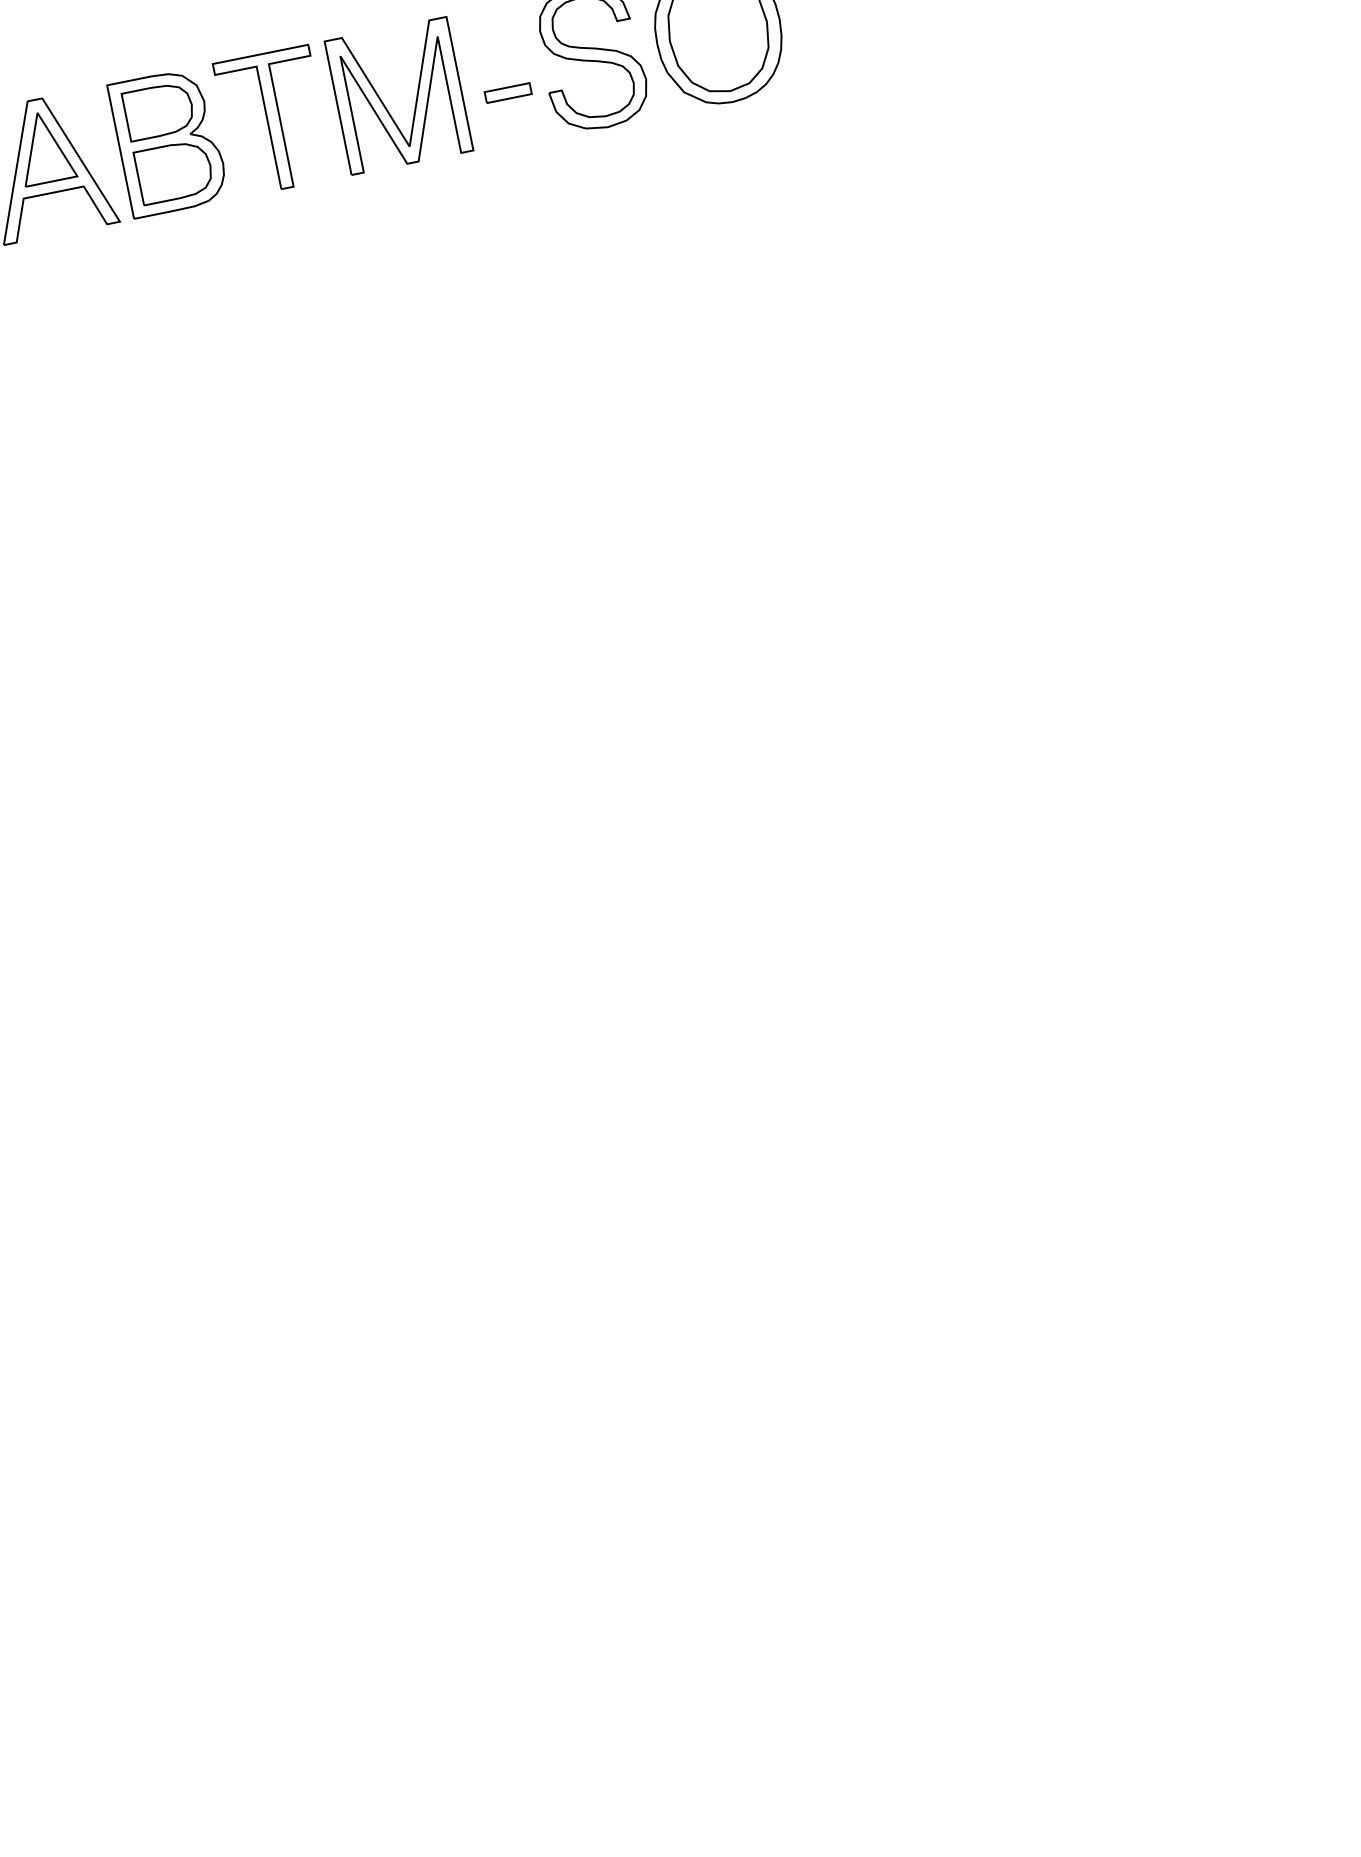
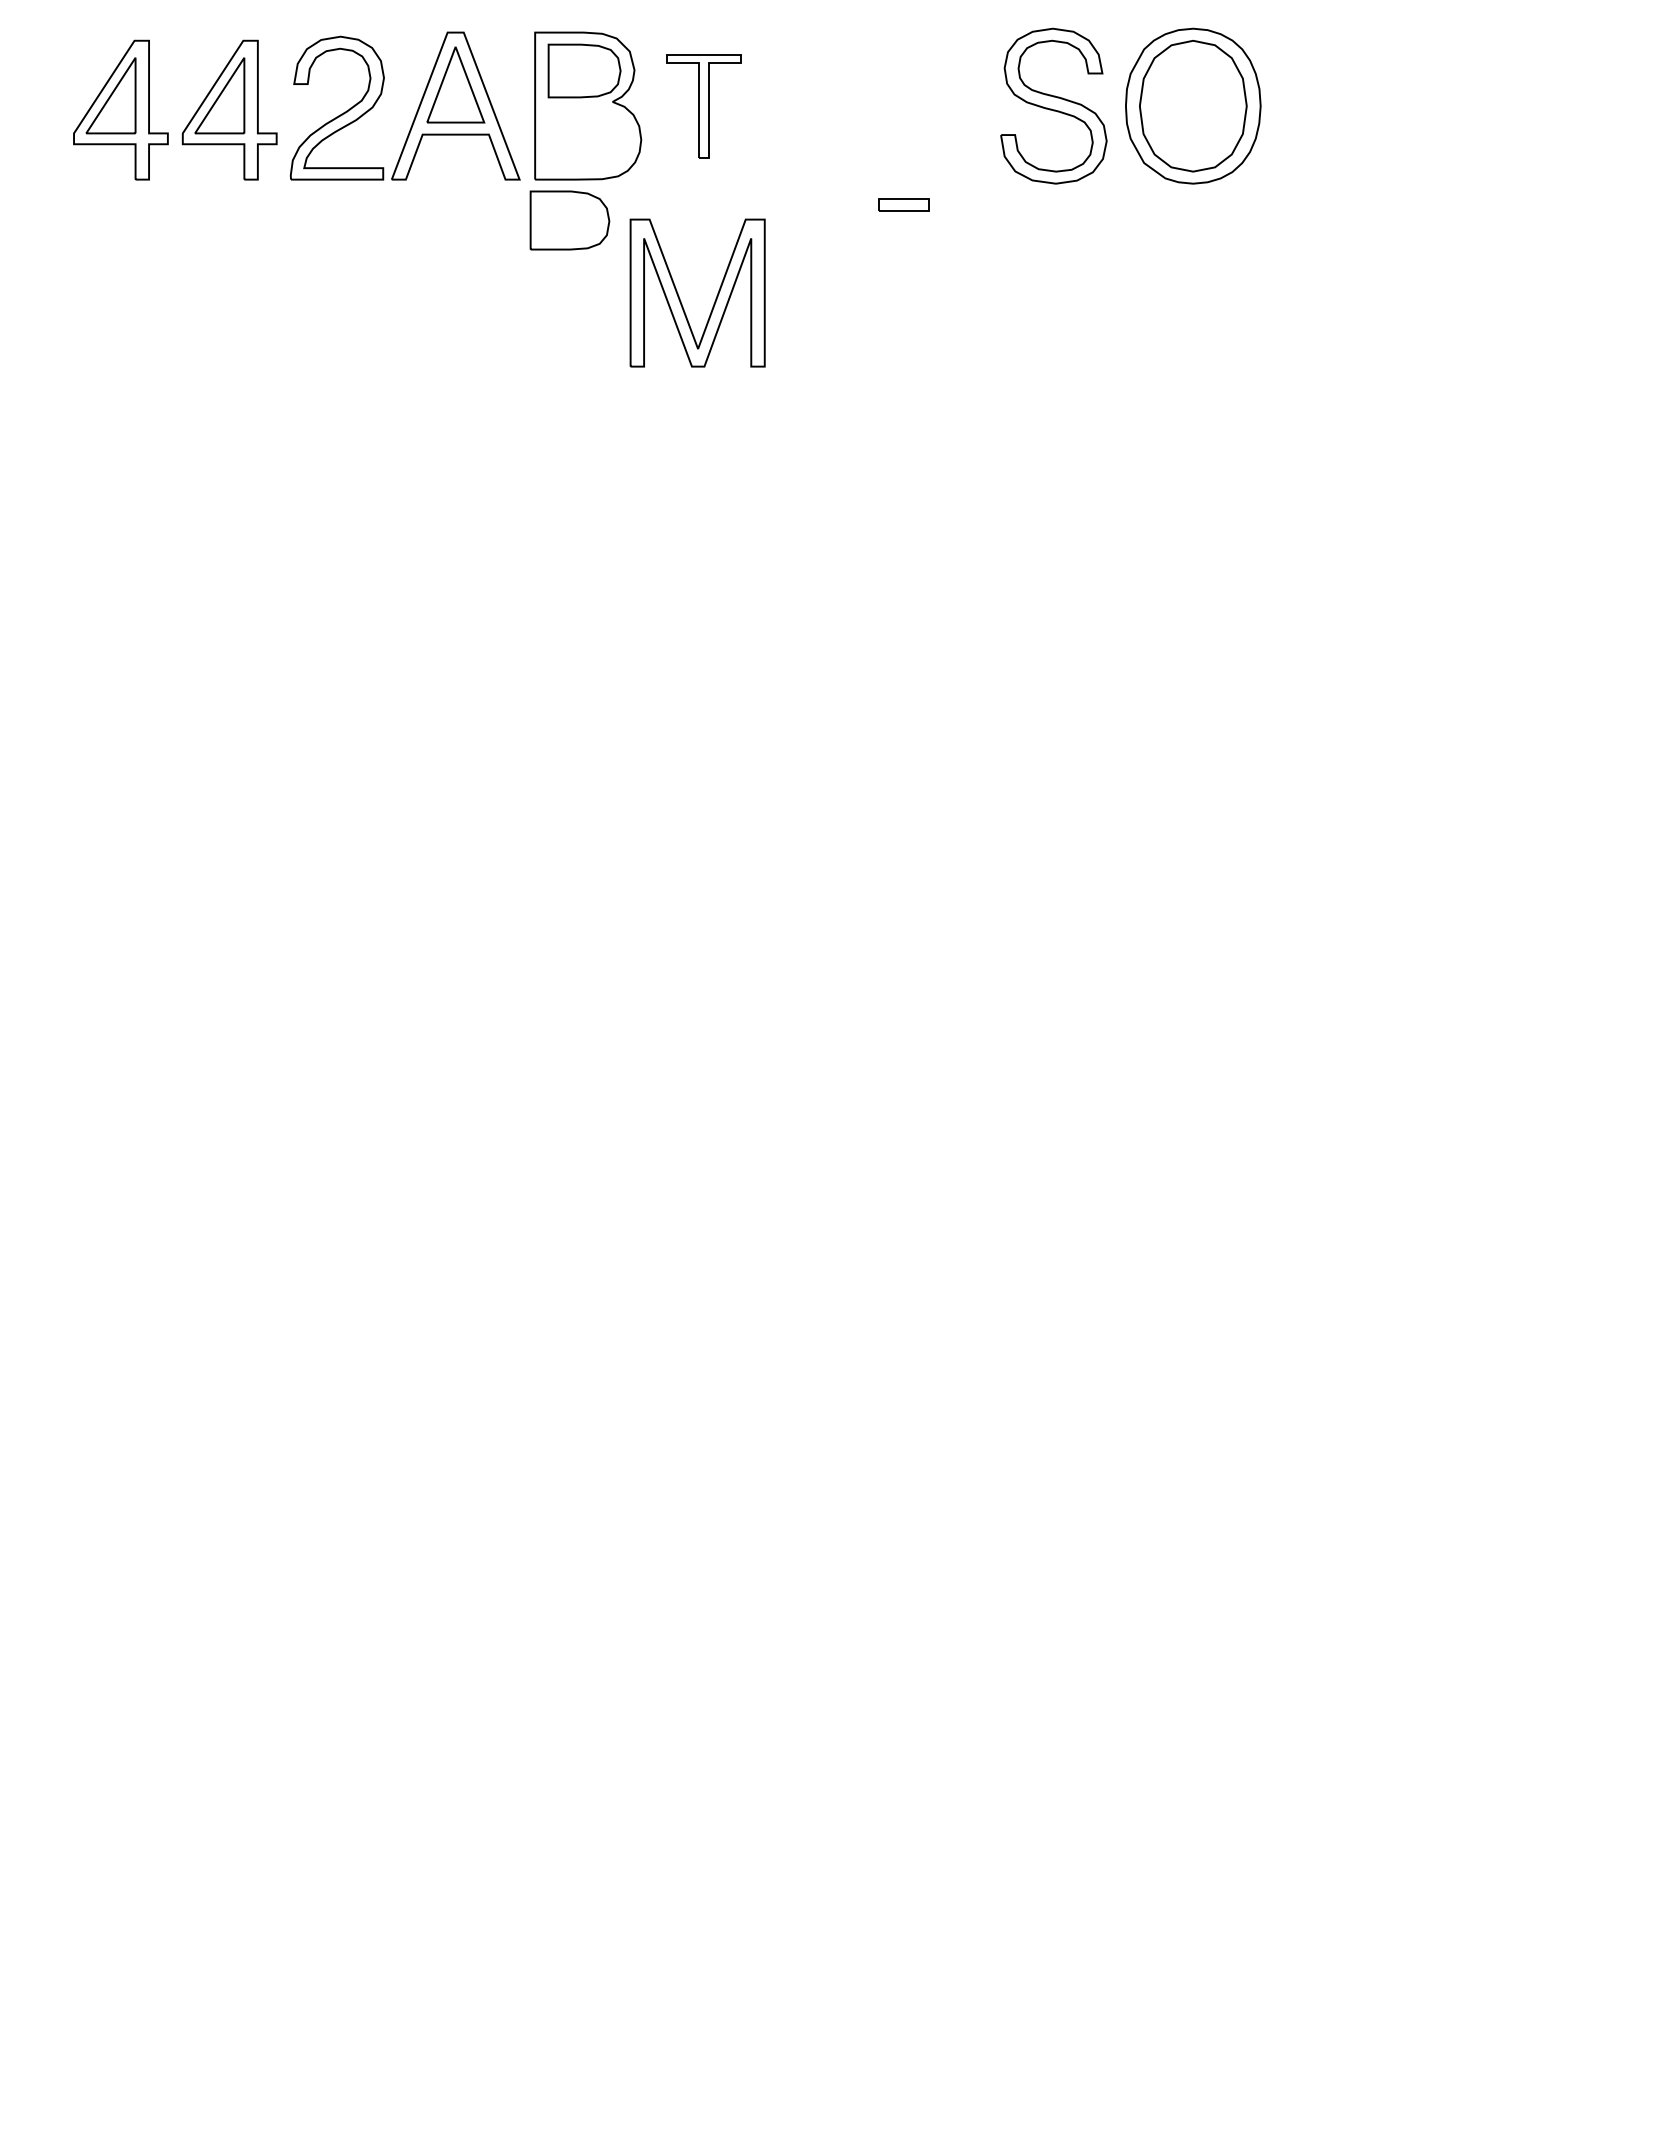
part: (507, 92) -> (903, 204), moved
part: (384, 104) -> (680, 298), moved
part: (274, 121) -> (704, 106), size x0.7
part: (174, 171) -> (569, 220), moved

